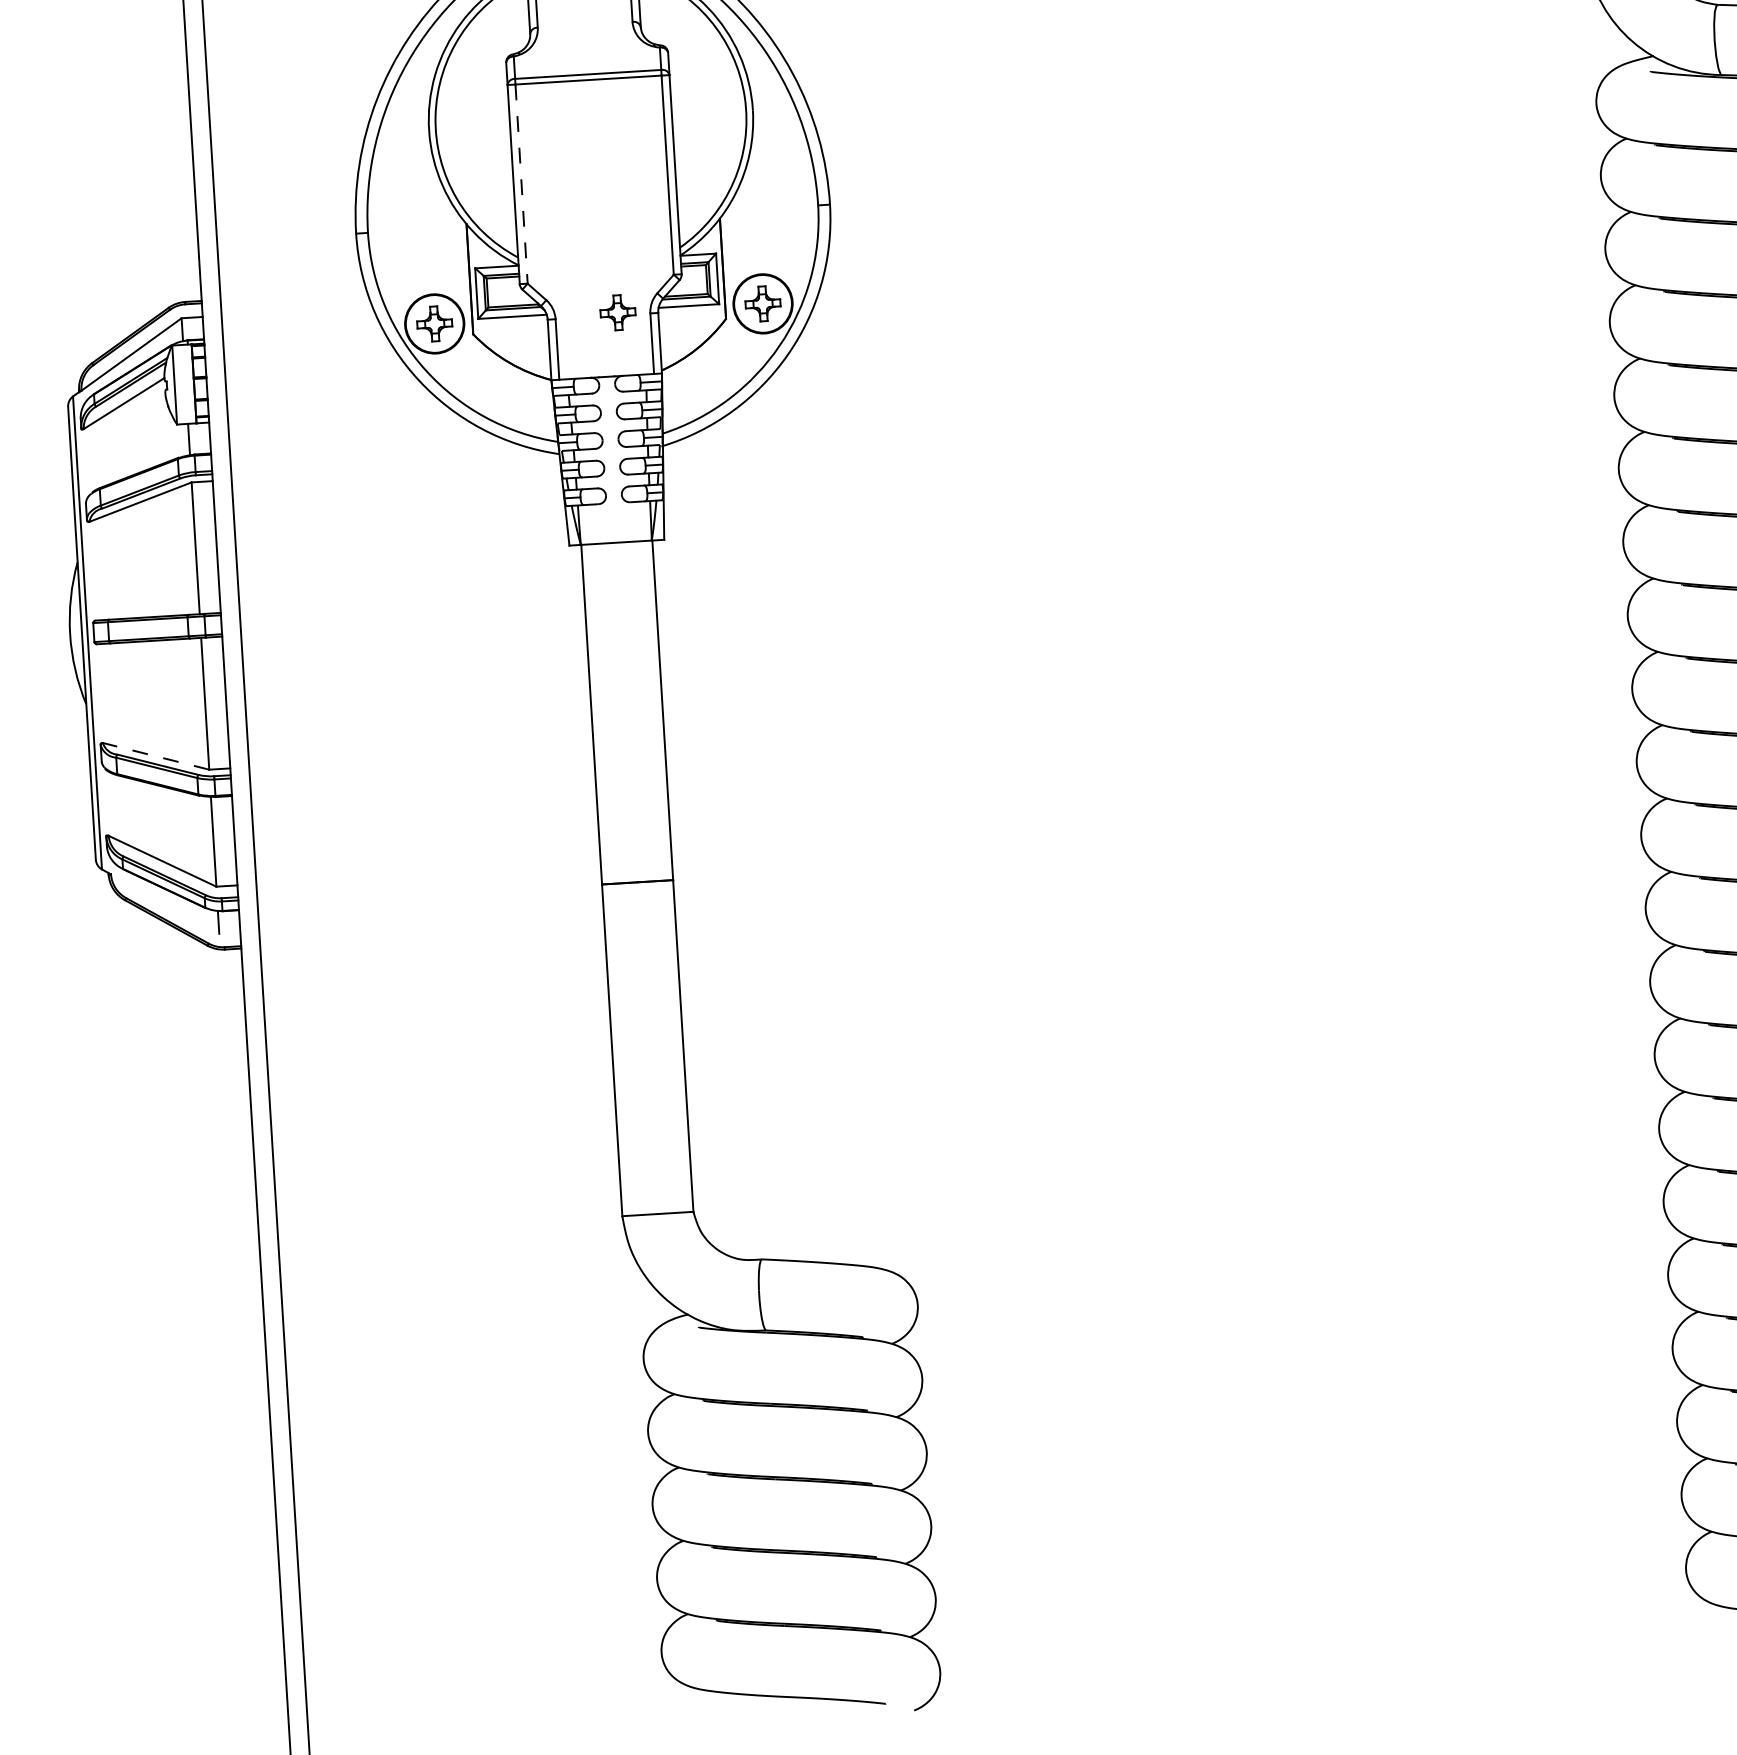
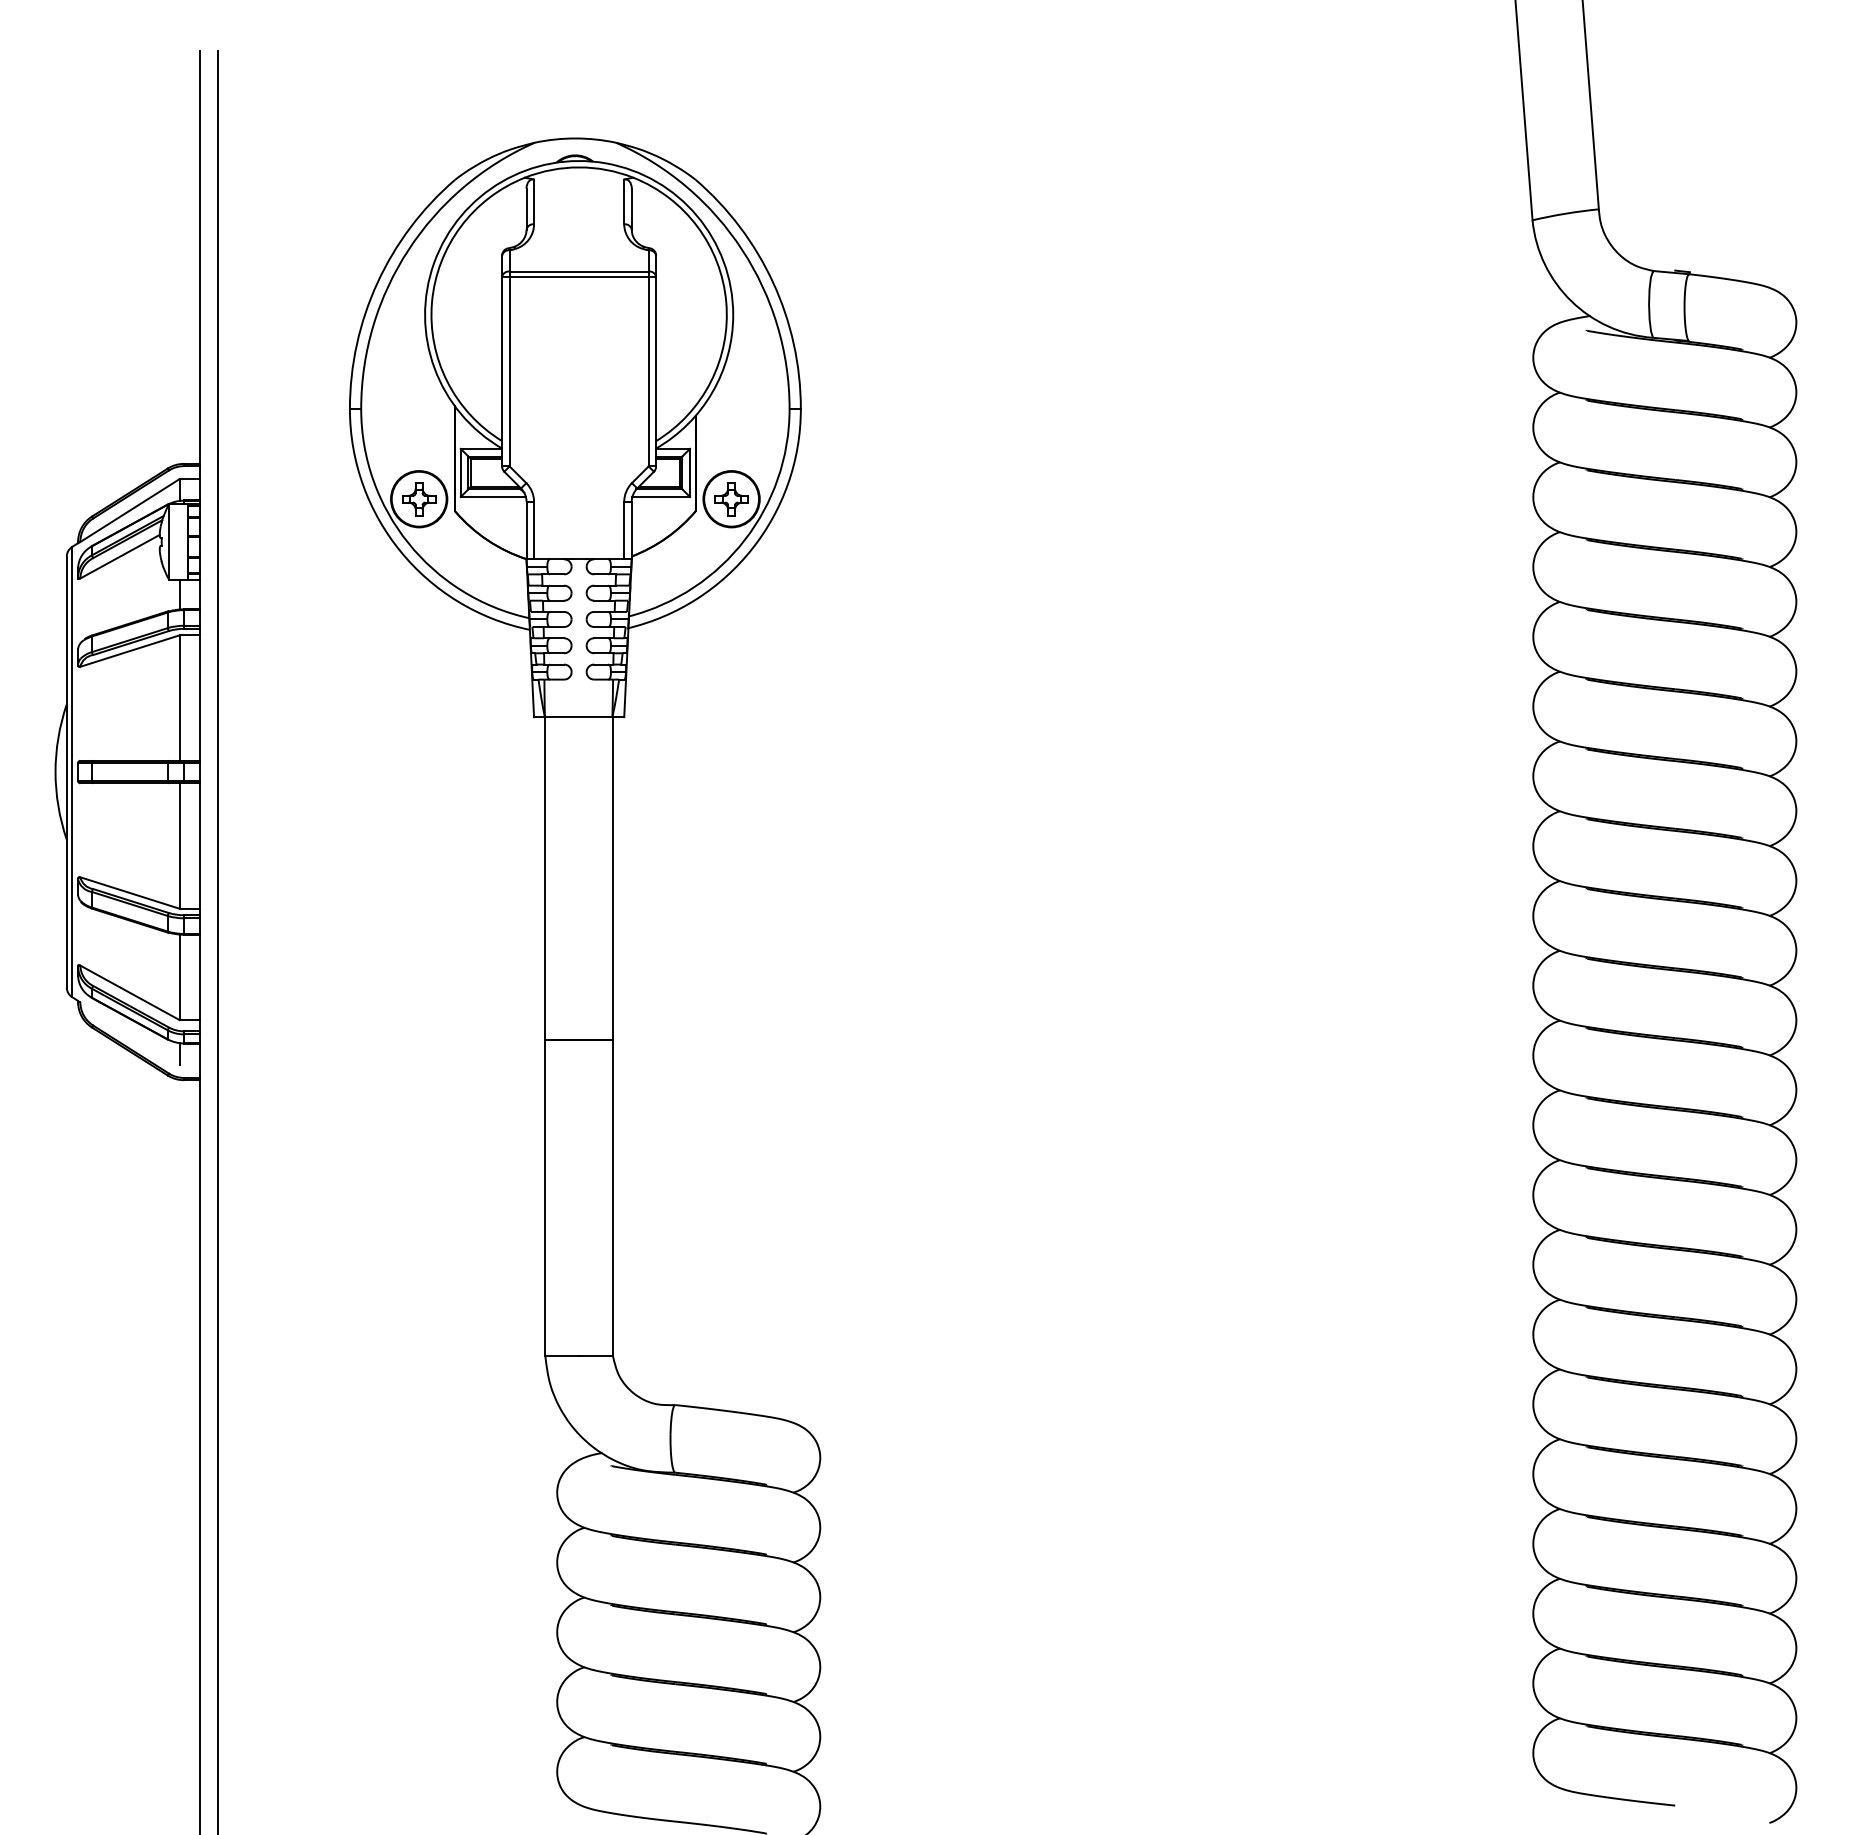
line: (521, 183) -> (509, 371), dashed -> solid
part: (617, 313) -> (593, 499), removed
line: (155, 755) -> (129, 892), dashed -> solid

